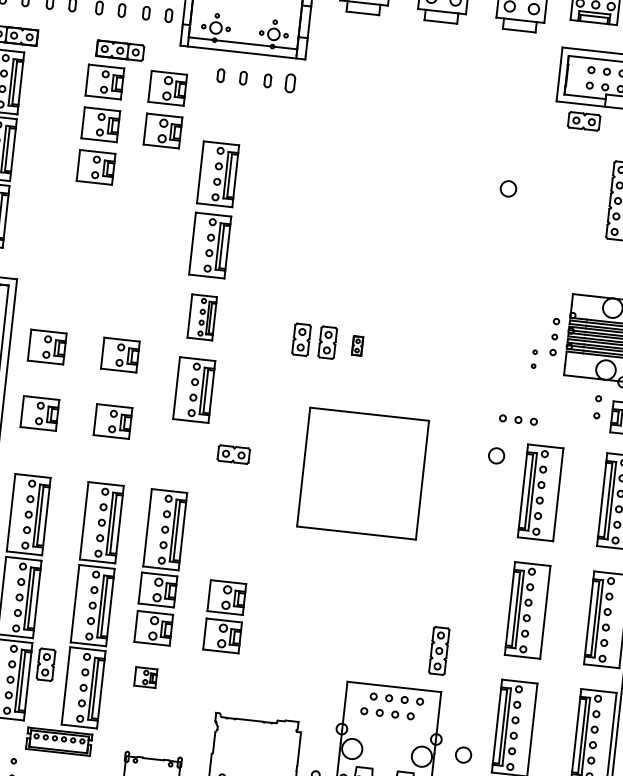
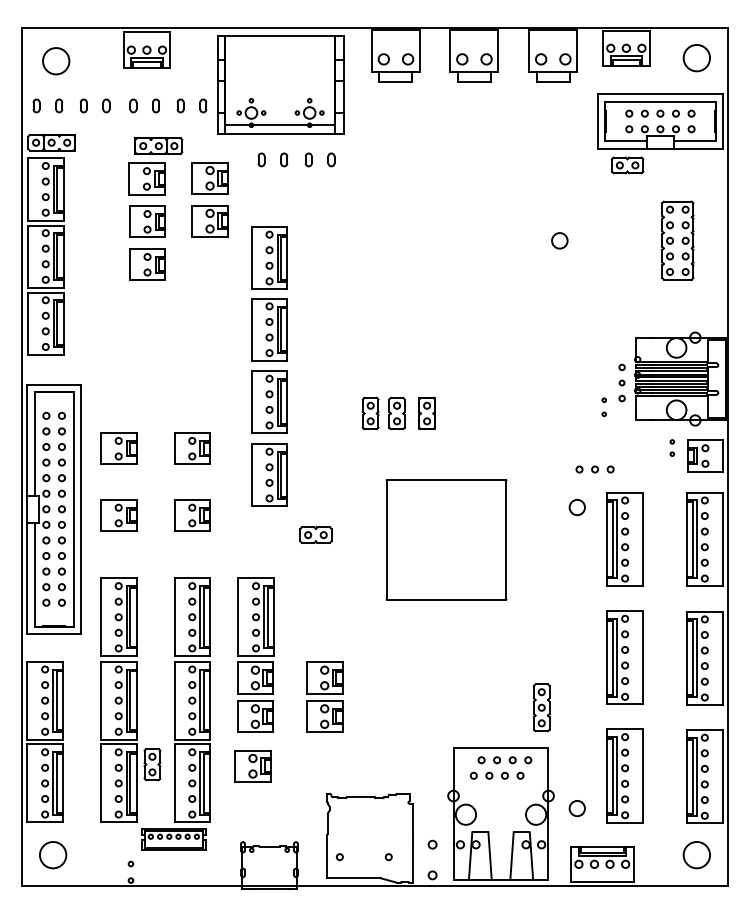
part: (290, 82) -> (331, 159), size x0.71
part: (202, 316) -> (269, 401), size x1.43
part: (357, 345) -> (426, 413), size x1.67
part: (596, 406) -> (671, 447), size x0.71
part: (145, 677) -> (252, 766), size x1.67

